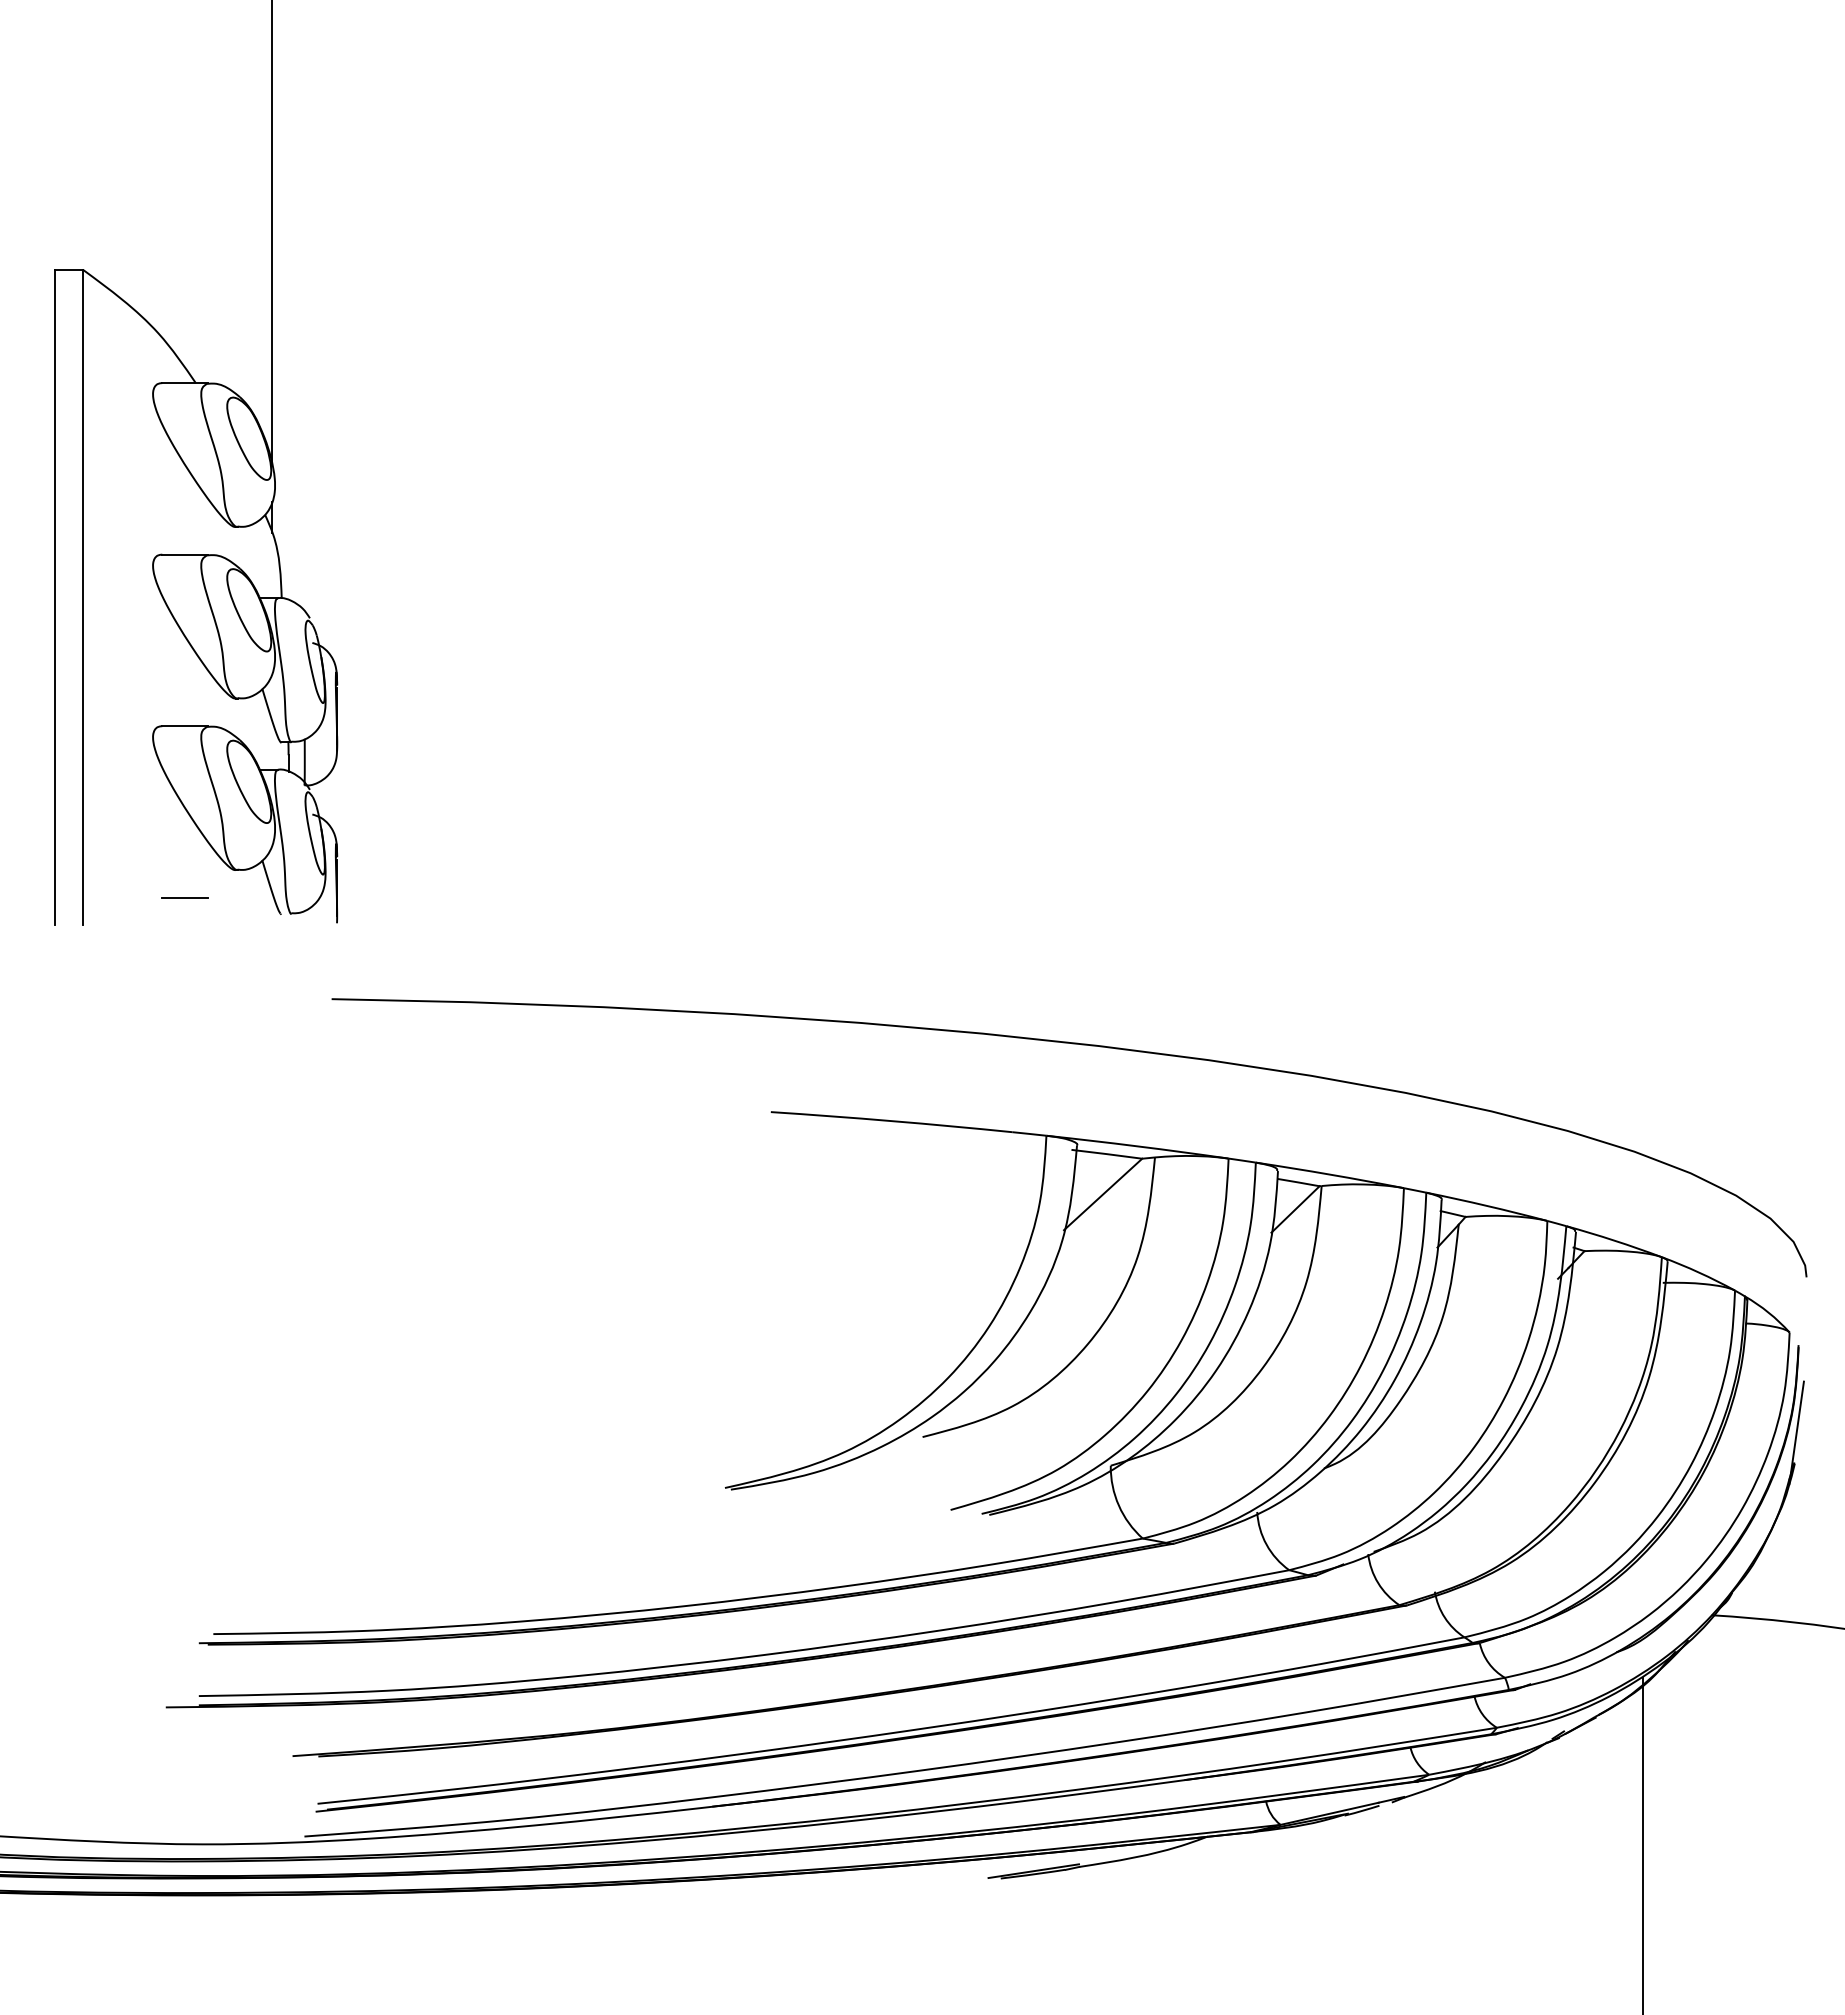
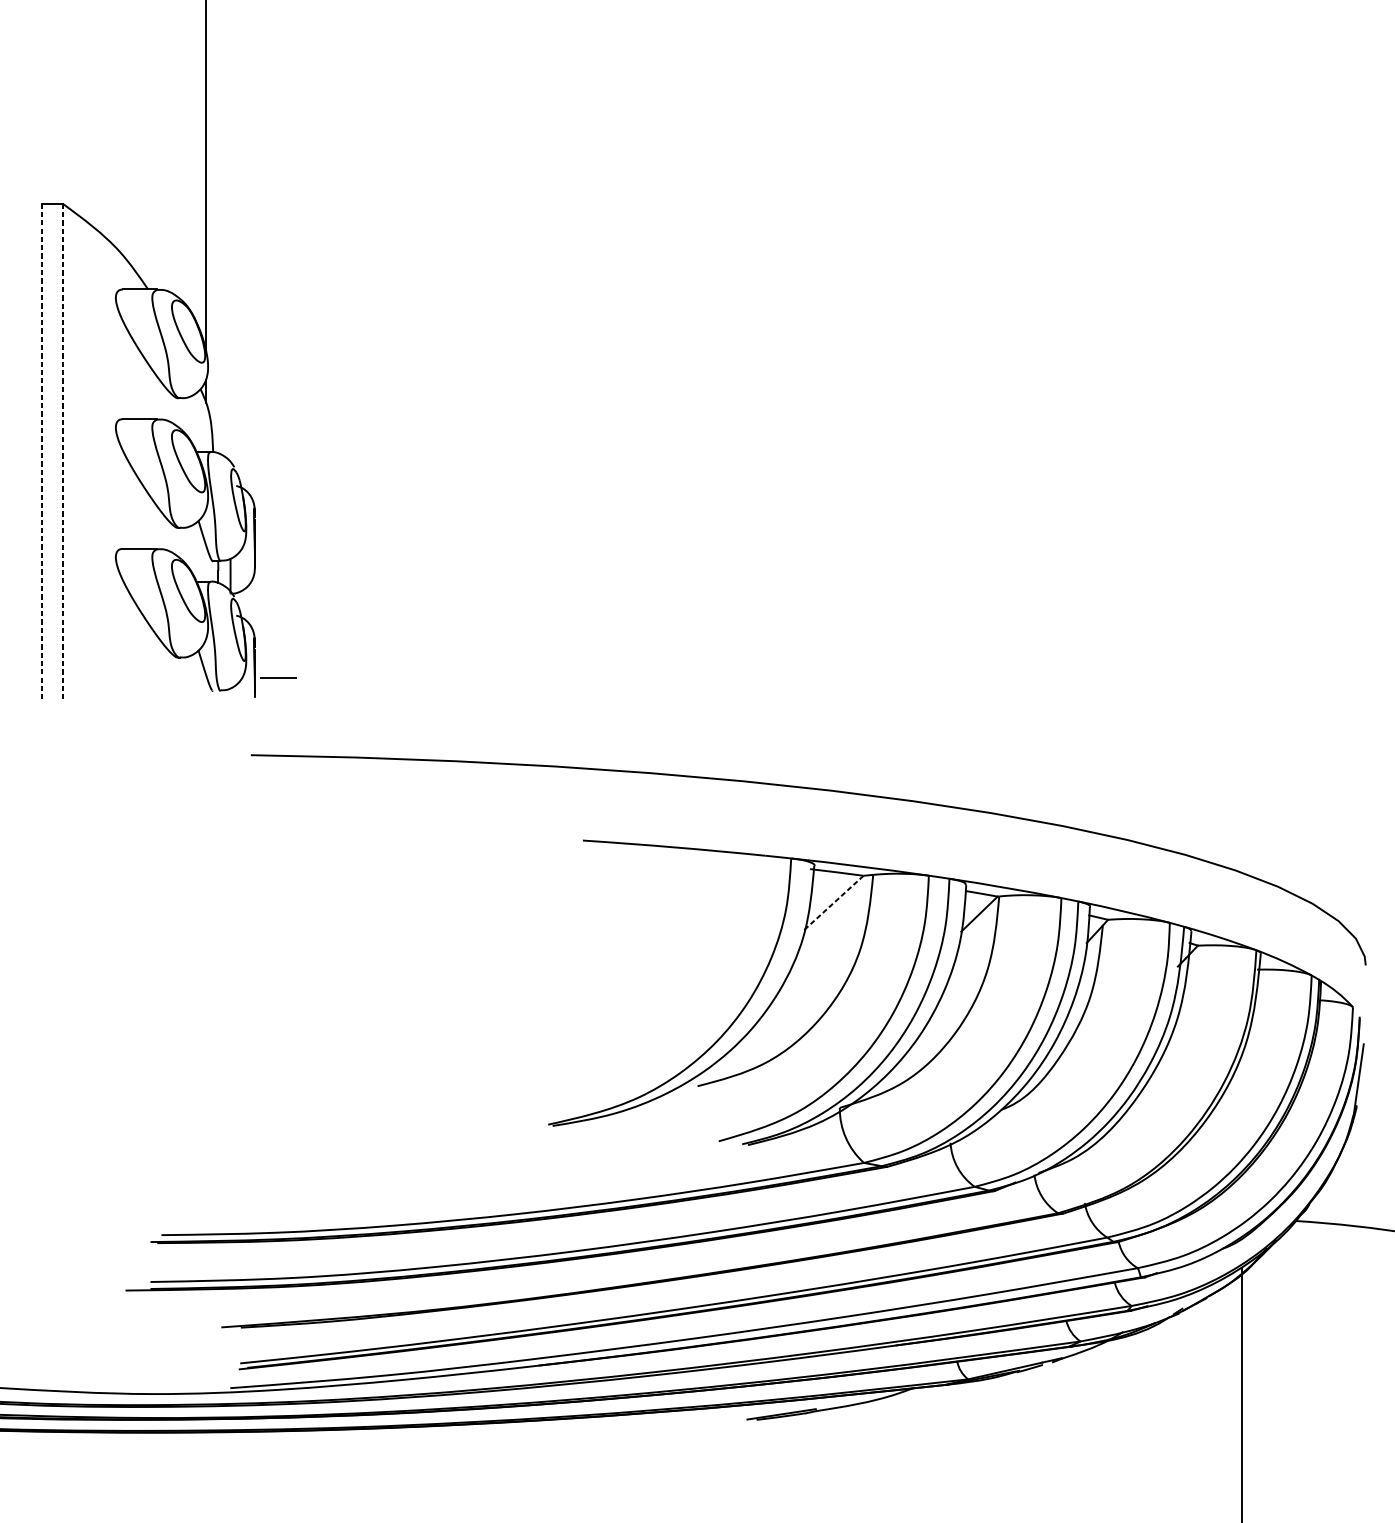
line: (55, 597) -> (42, 451), solid -> dashed
line: (82, 597) -> (62, 451), solid -> dashed
line: (184, 897) -> (277, 678), moved
line: (1103, 1194) -> (834, 902), solid -> dashed

